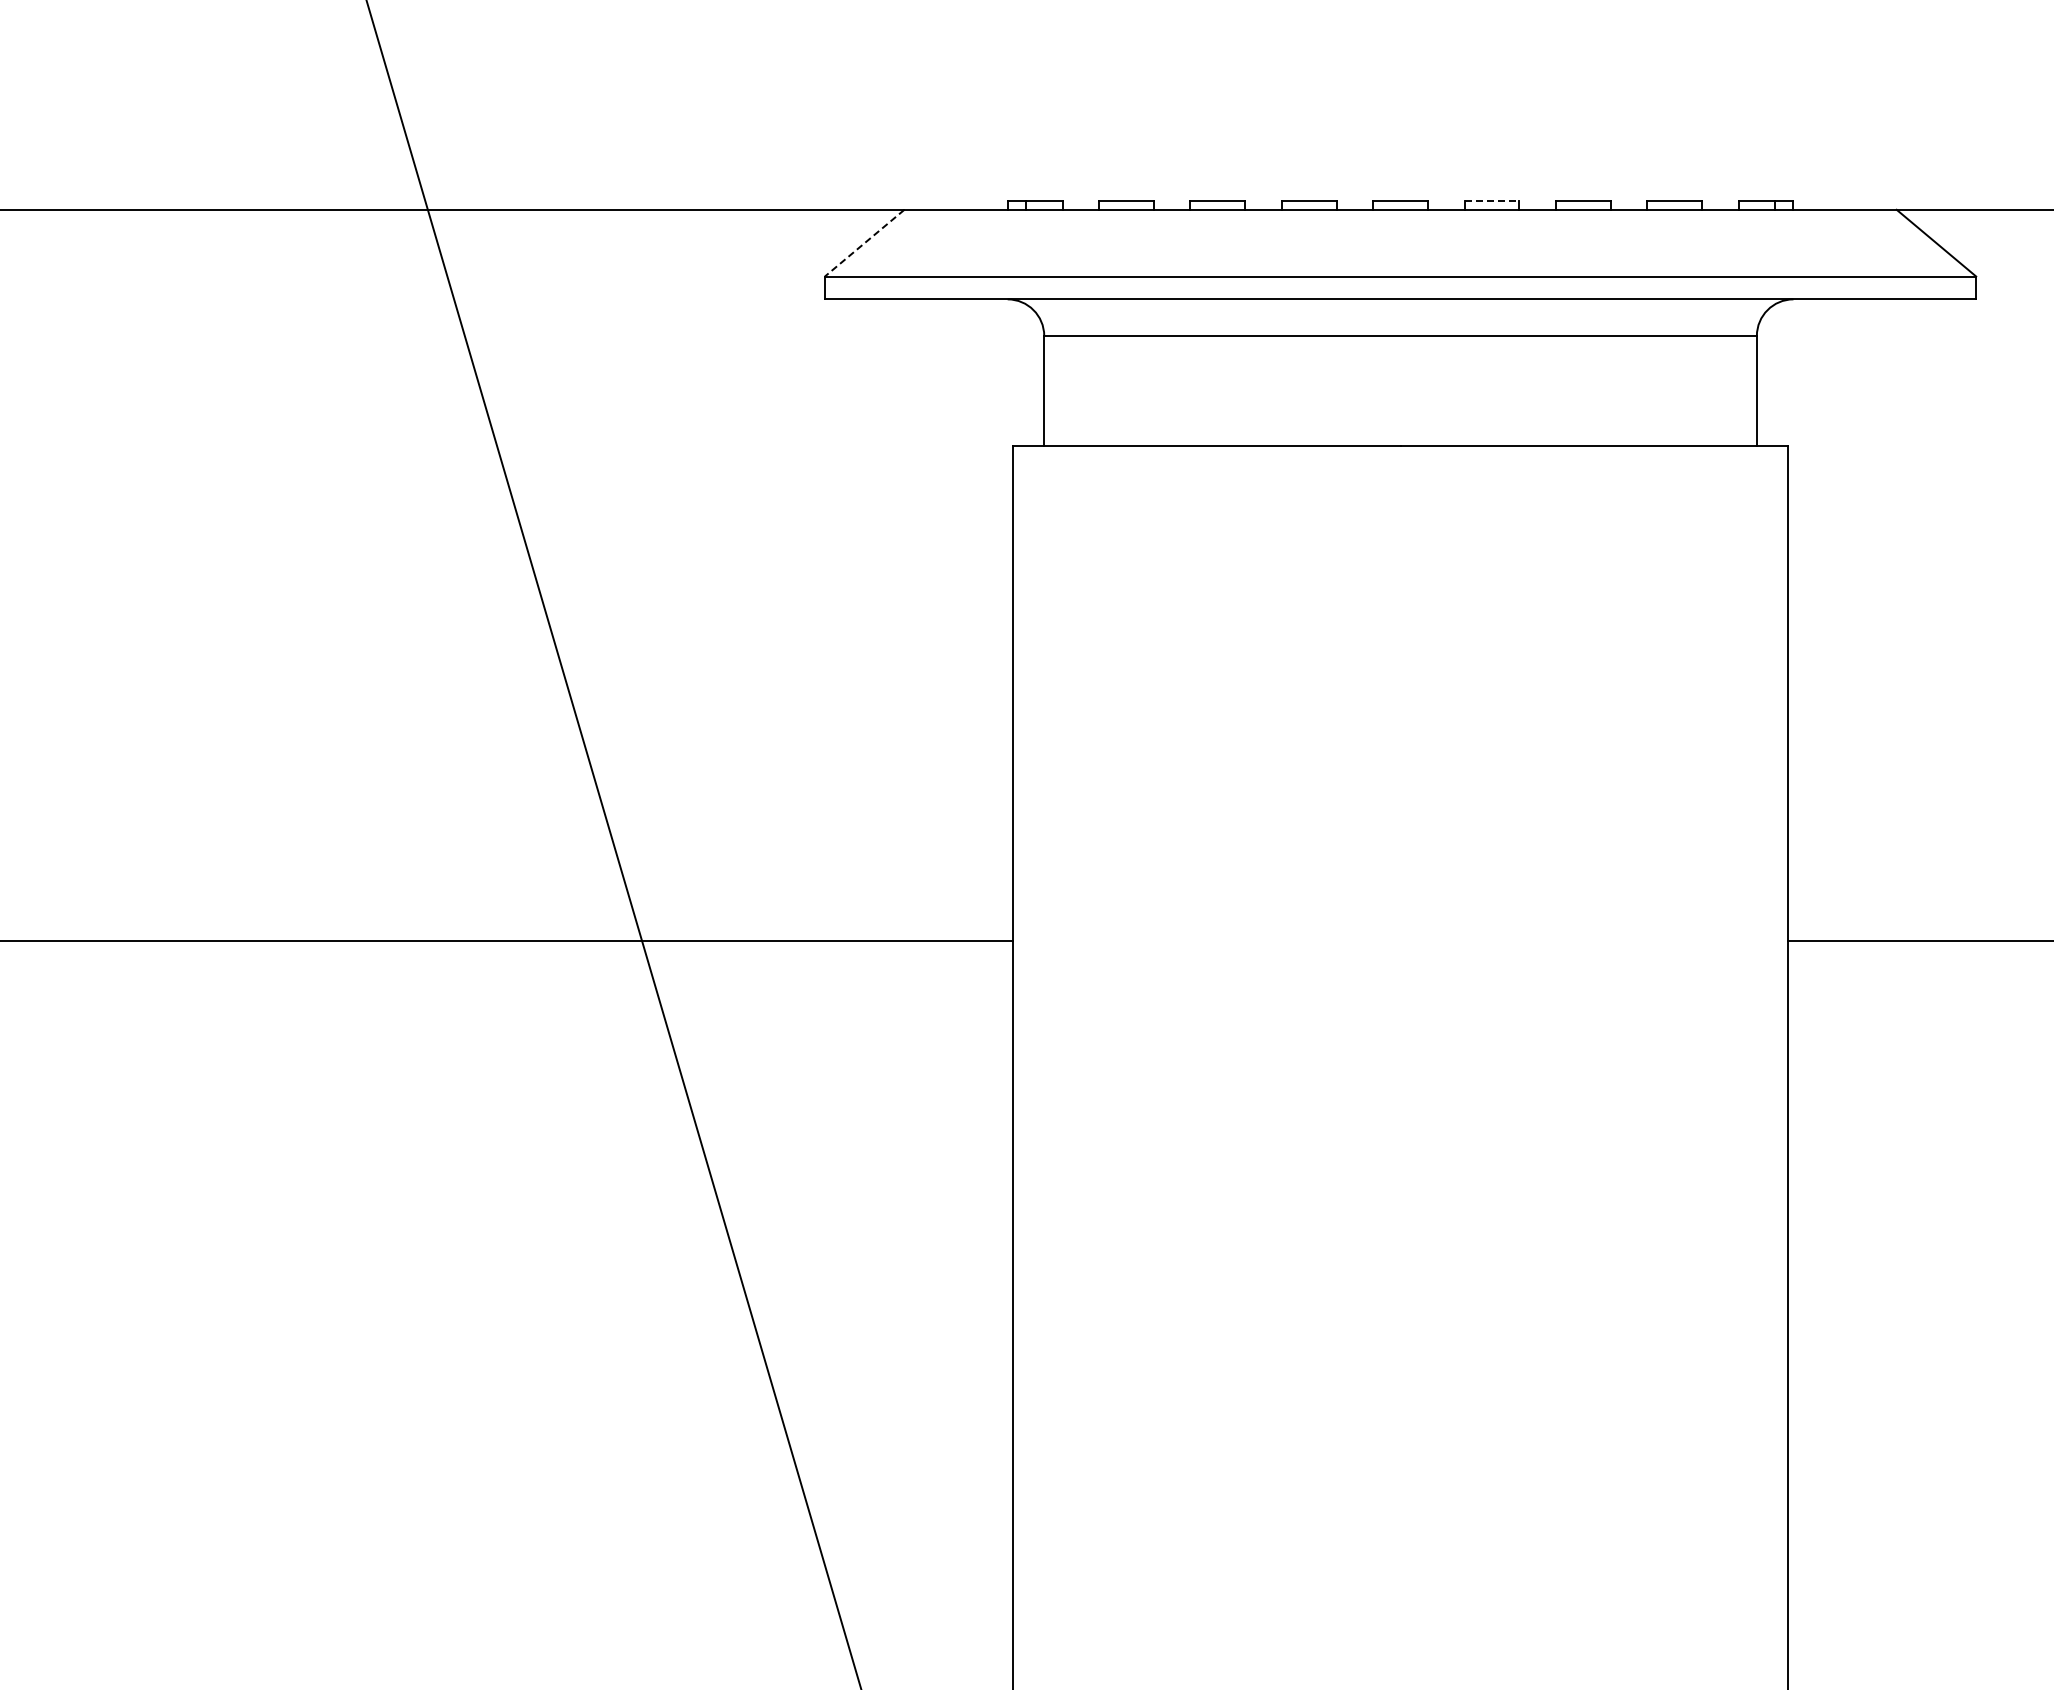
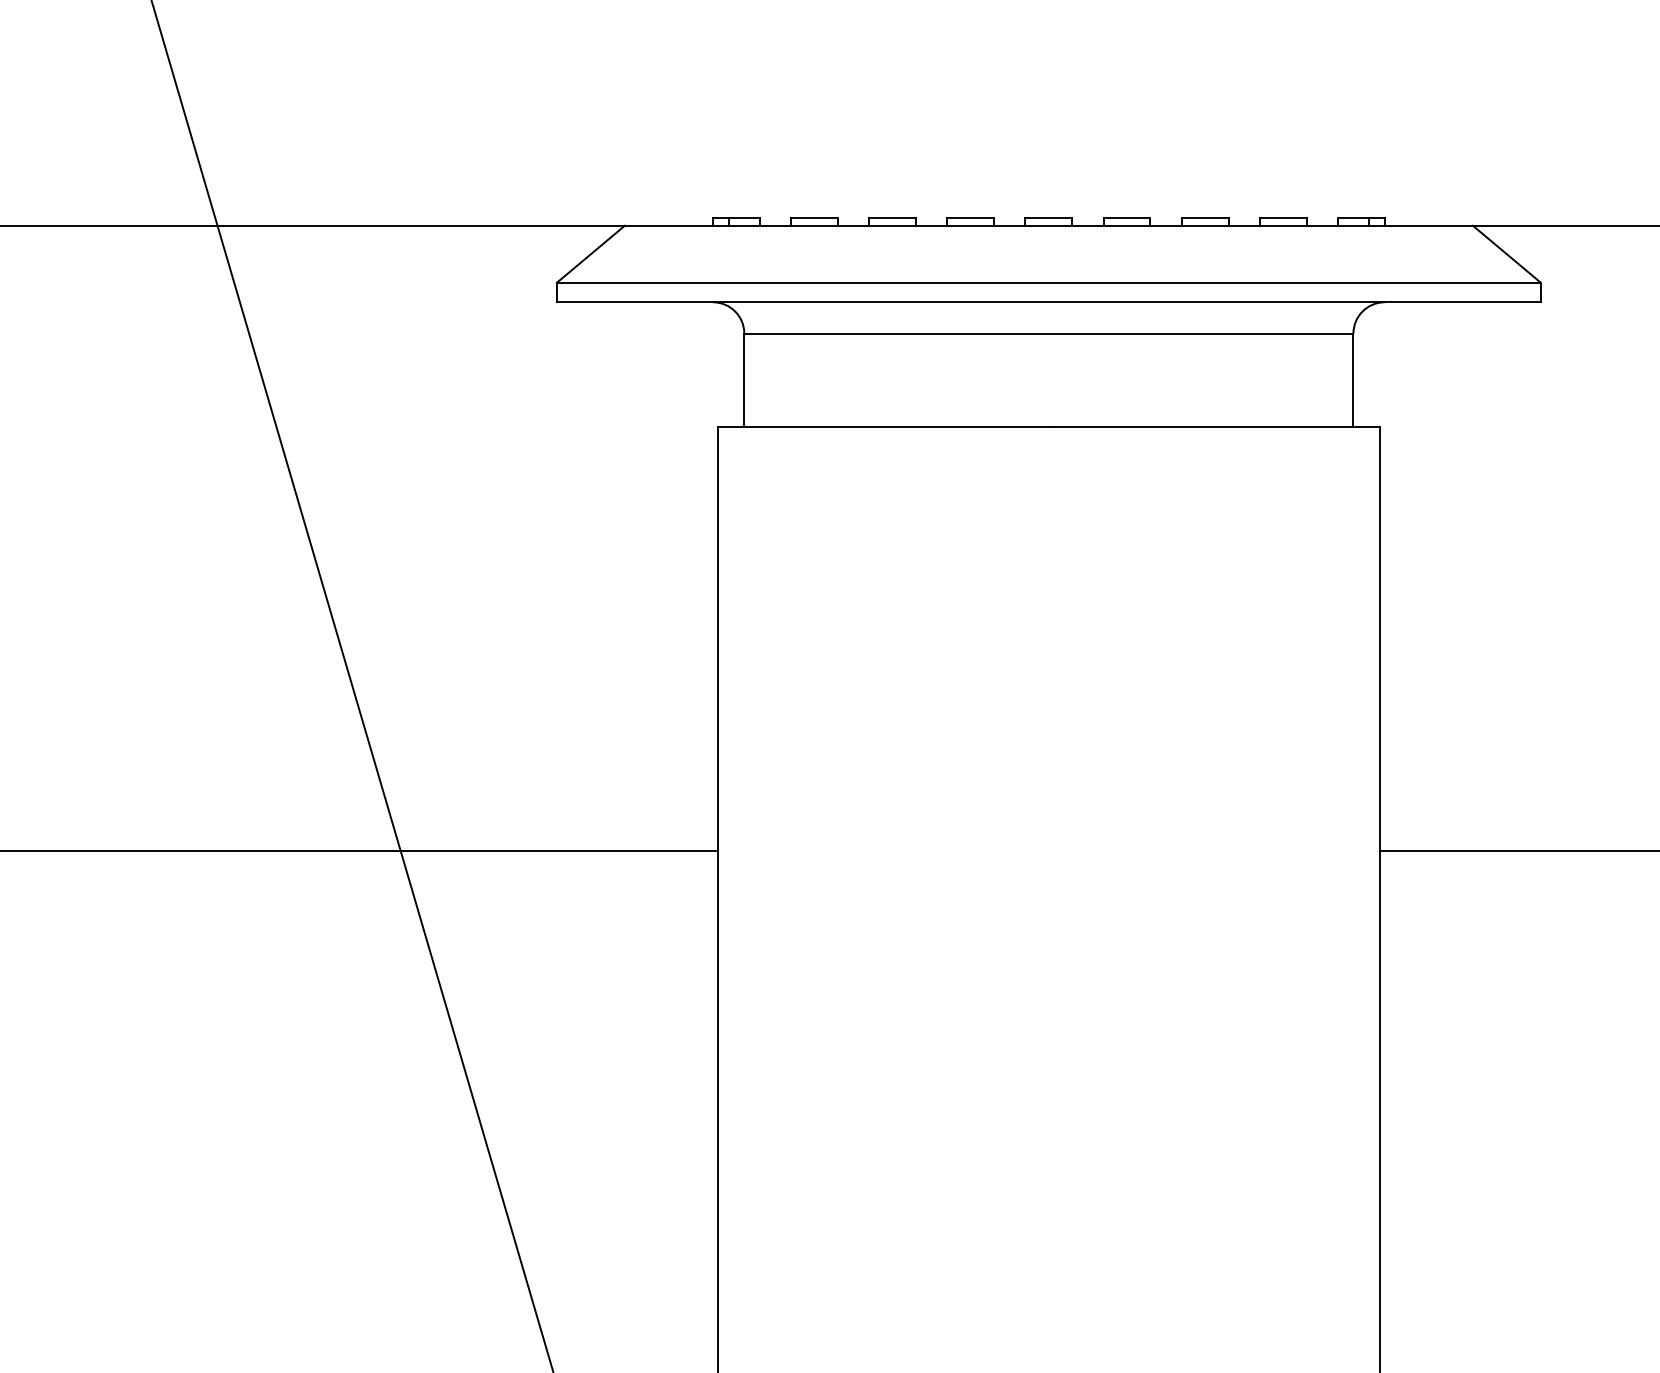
line: (1492, 200) -> (1127, 217), dashed -> solid
line: (864, 243) -> (590, 254), dashed -> solid

